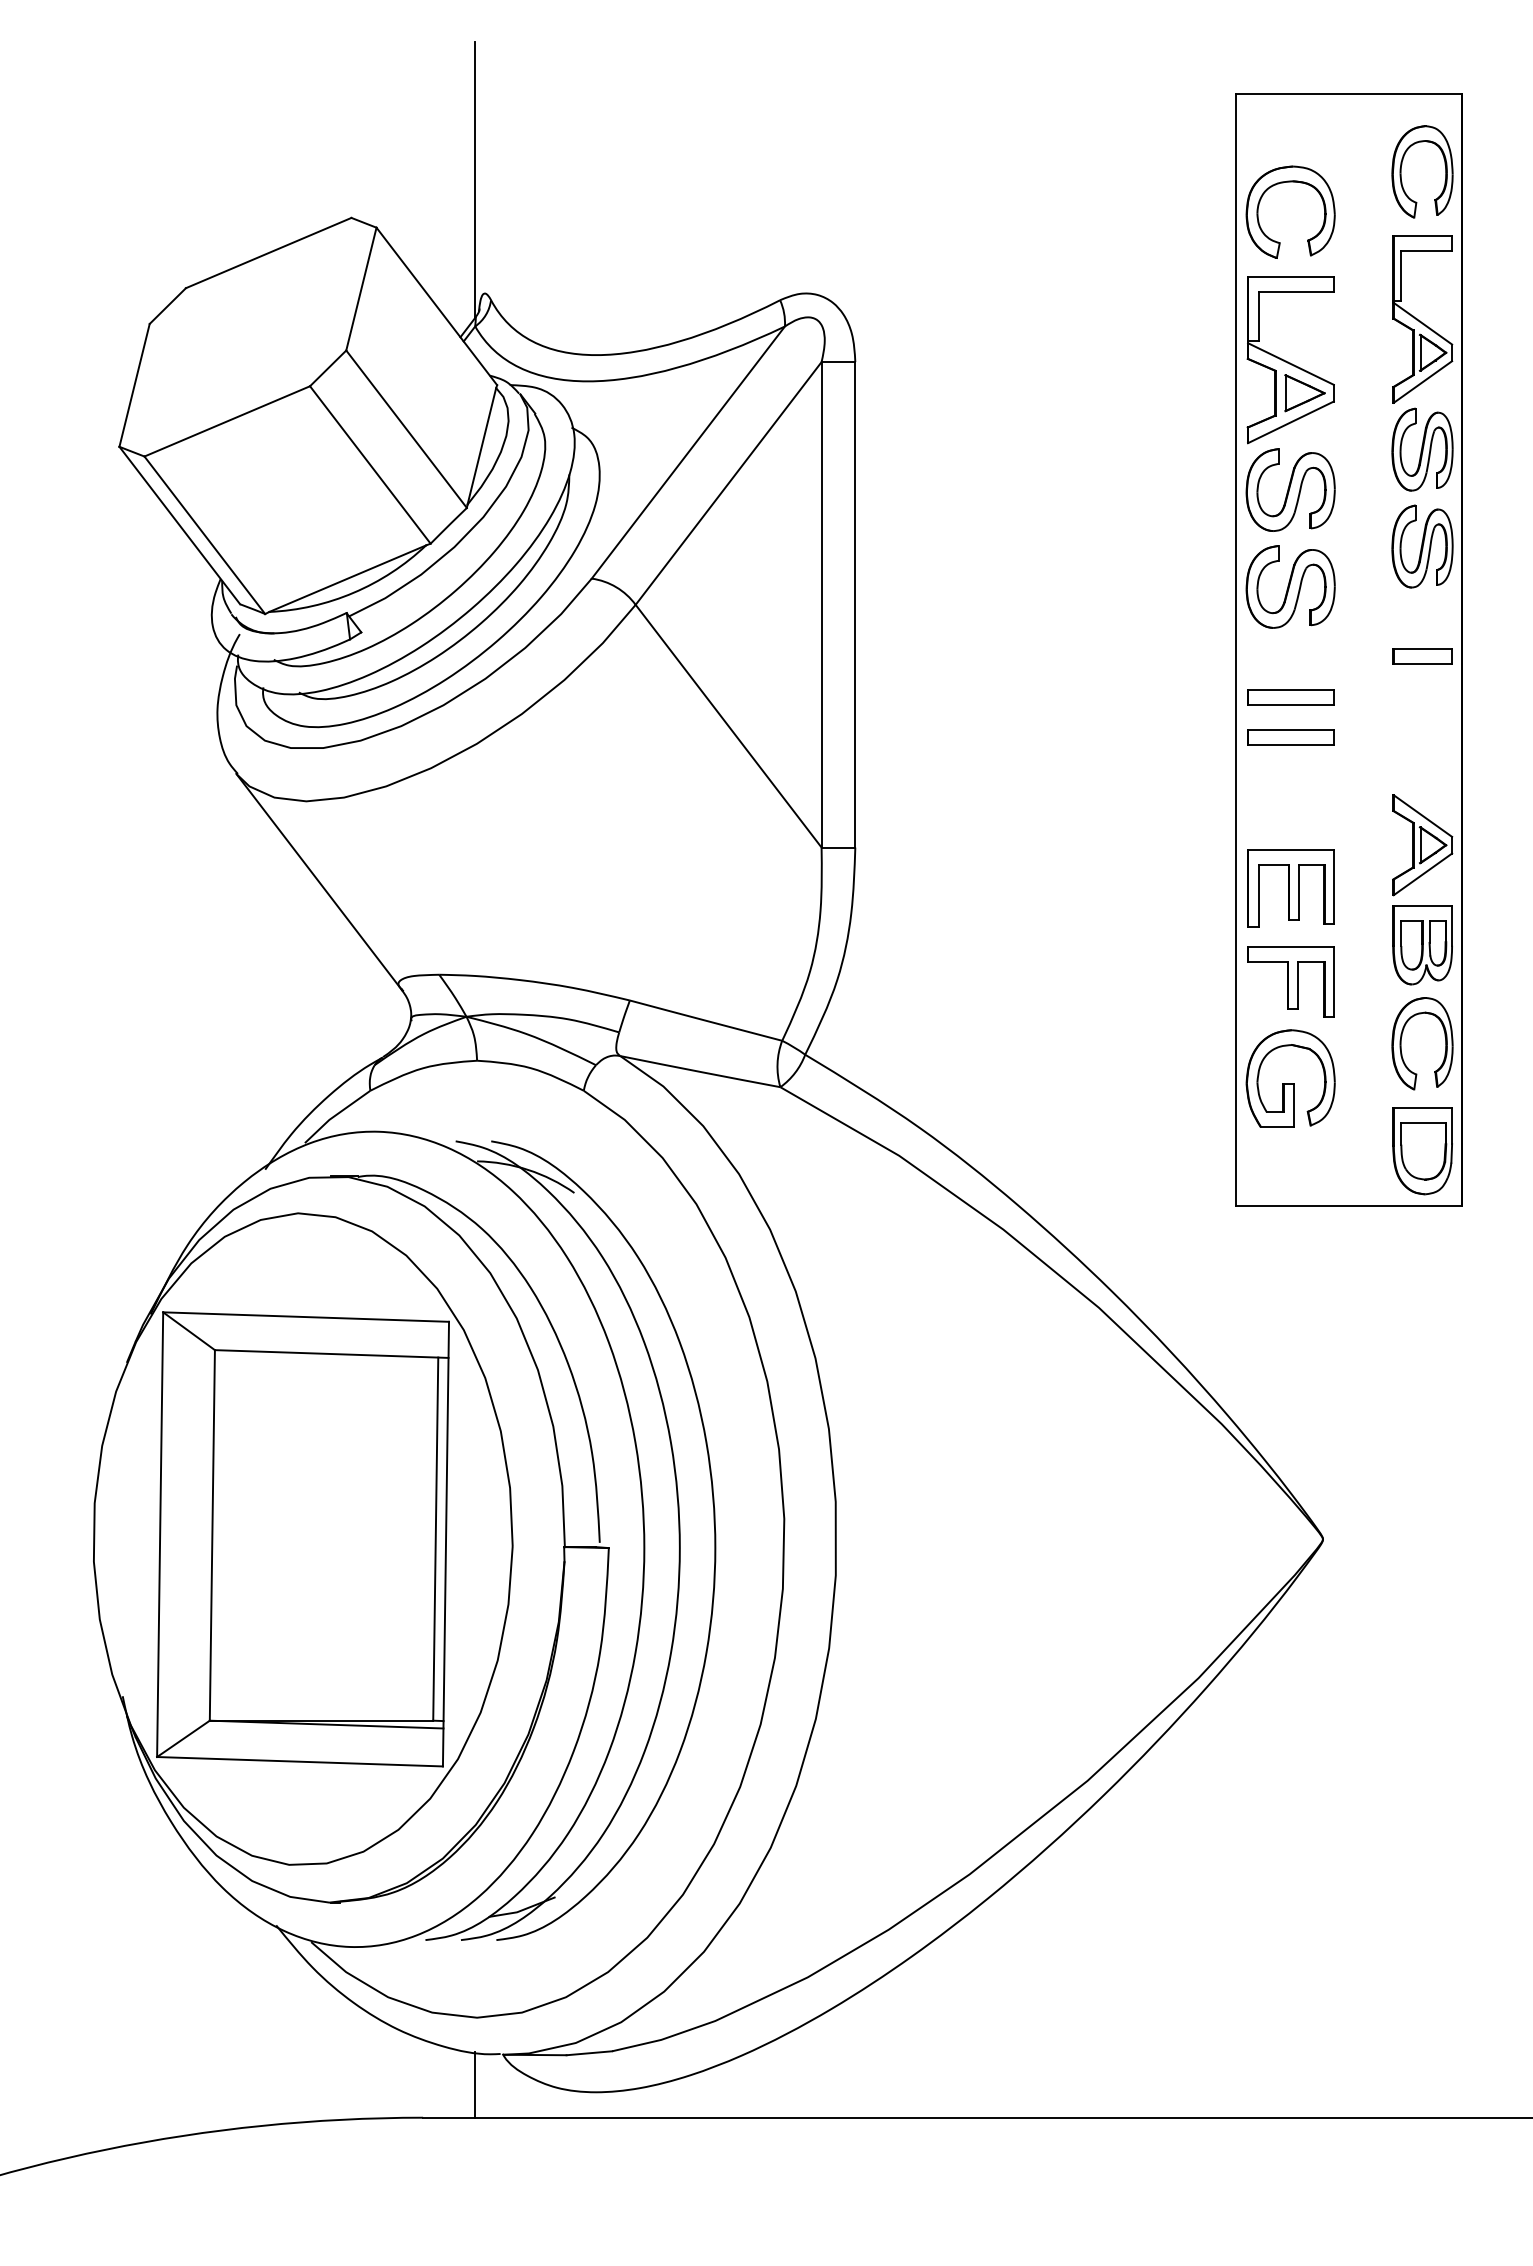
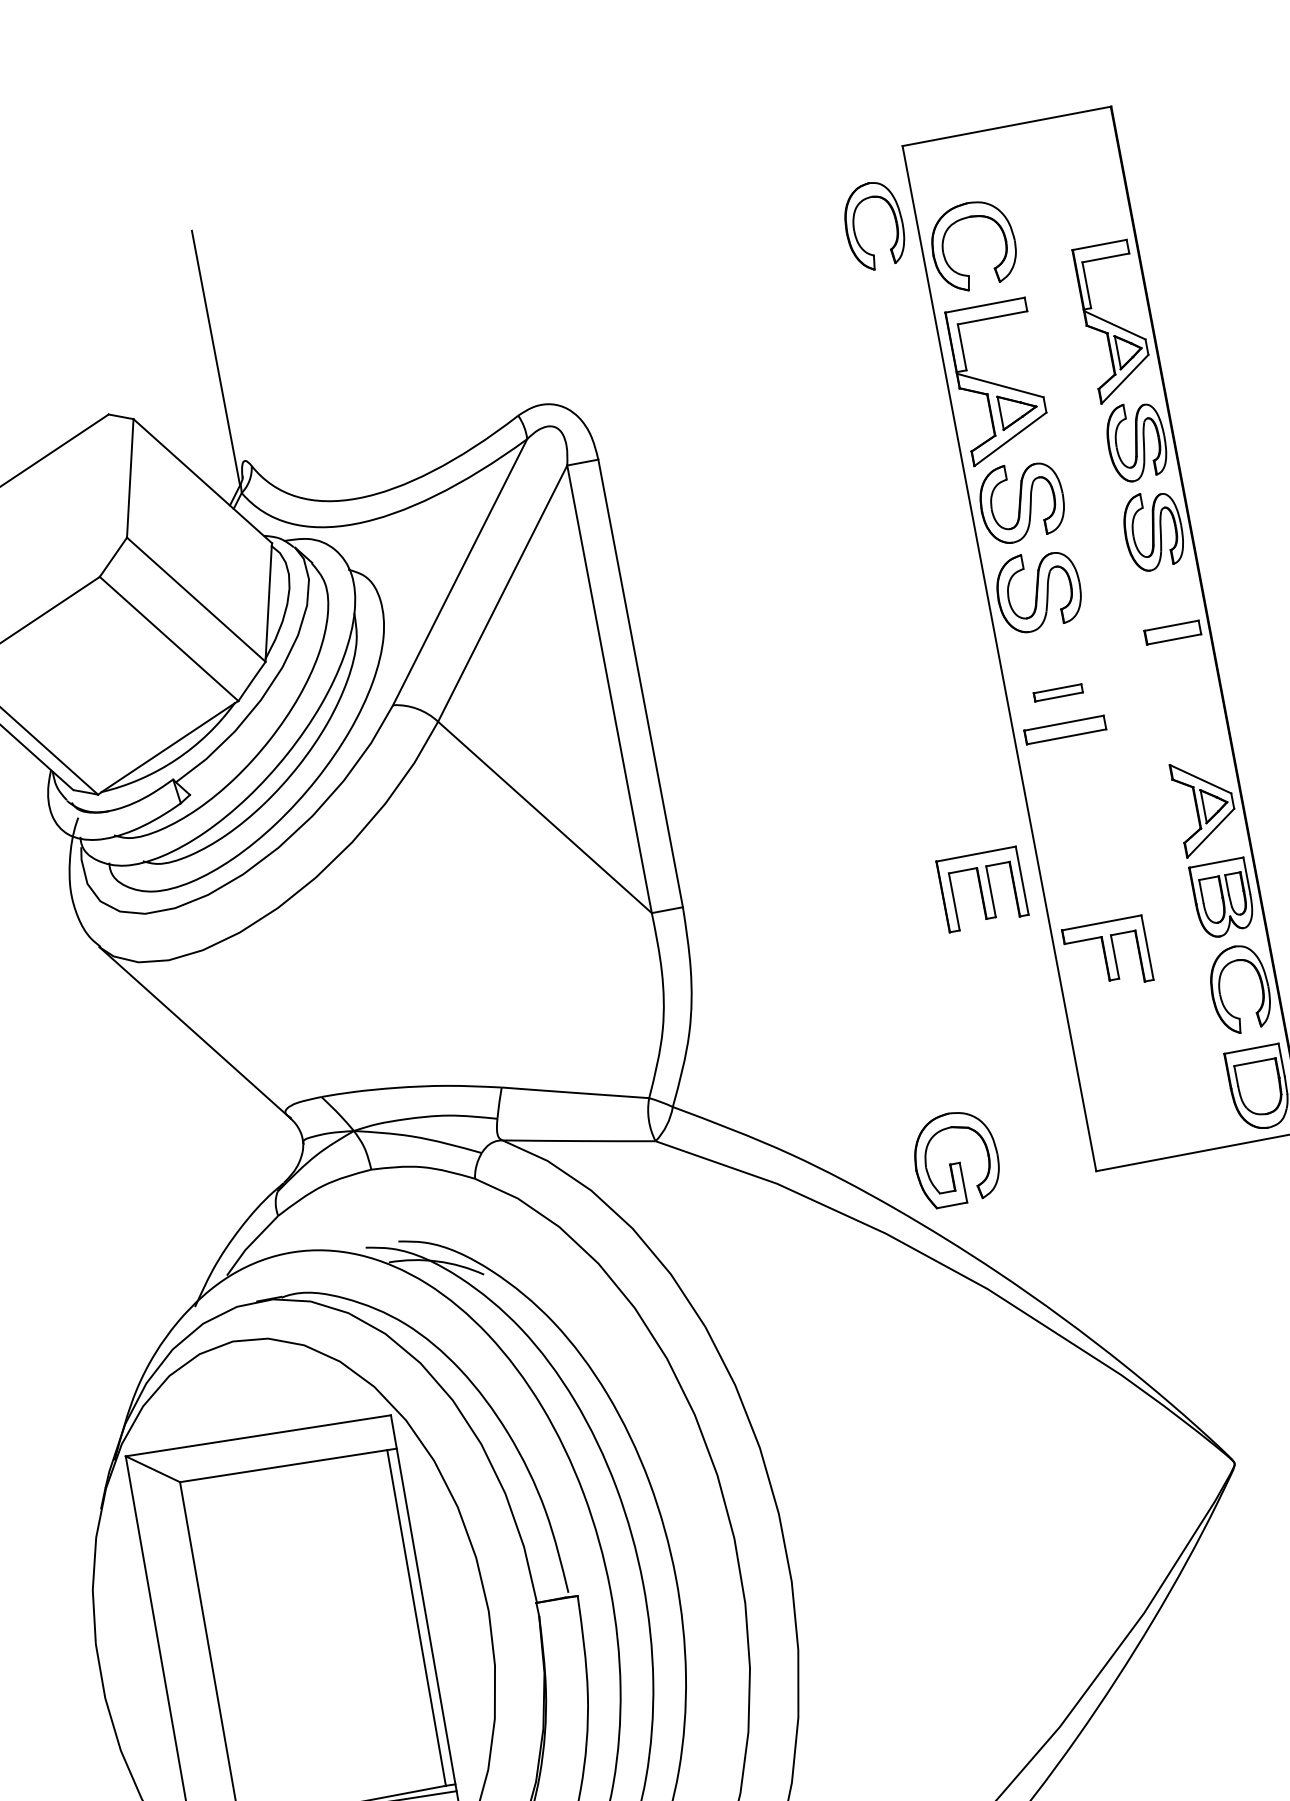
part: (1401, 171) -> (854, 229), moved
part: (1290, 697) -> (1058, 693), size x0.6
part: (1290, 888) -> (982, 889), moved
part: (1290, 1078) -> (955, 1158), moved

